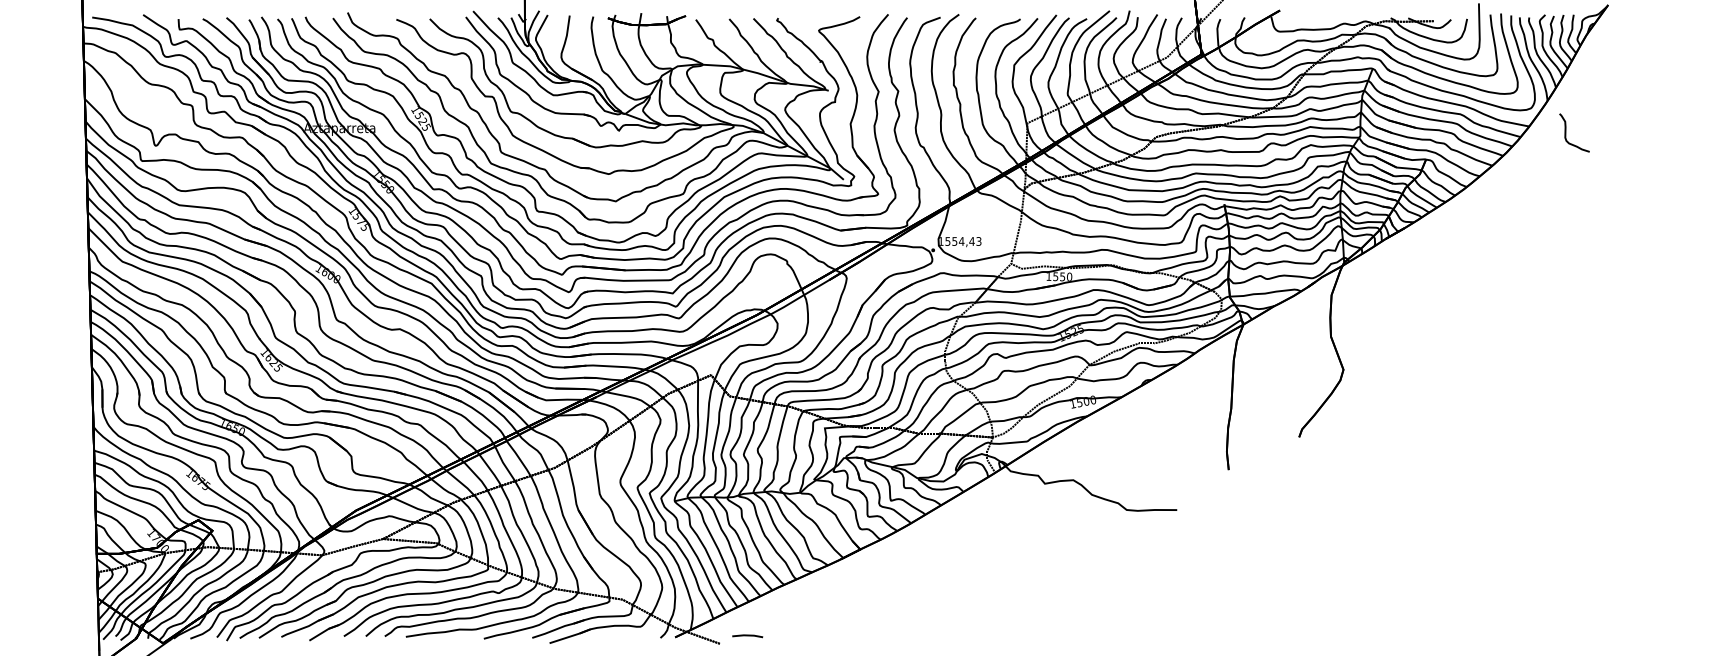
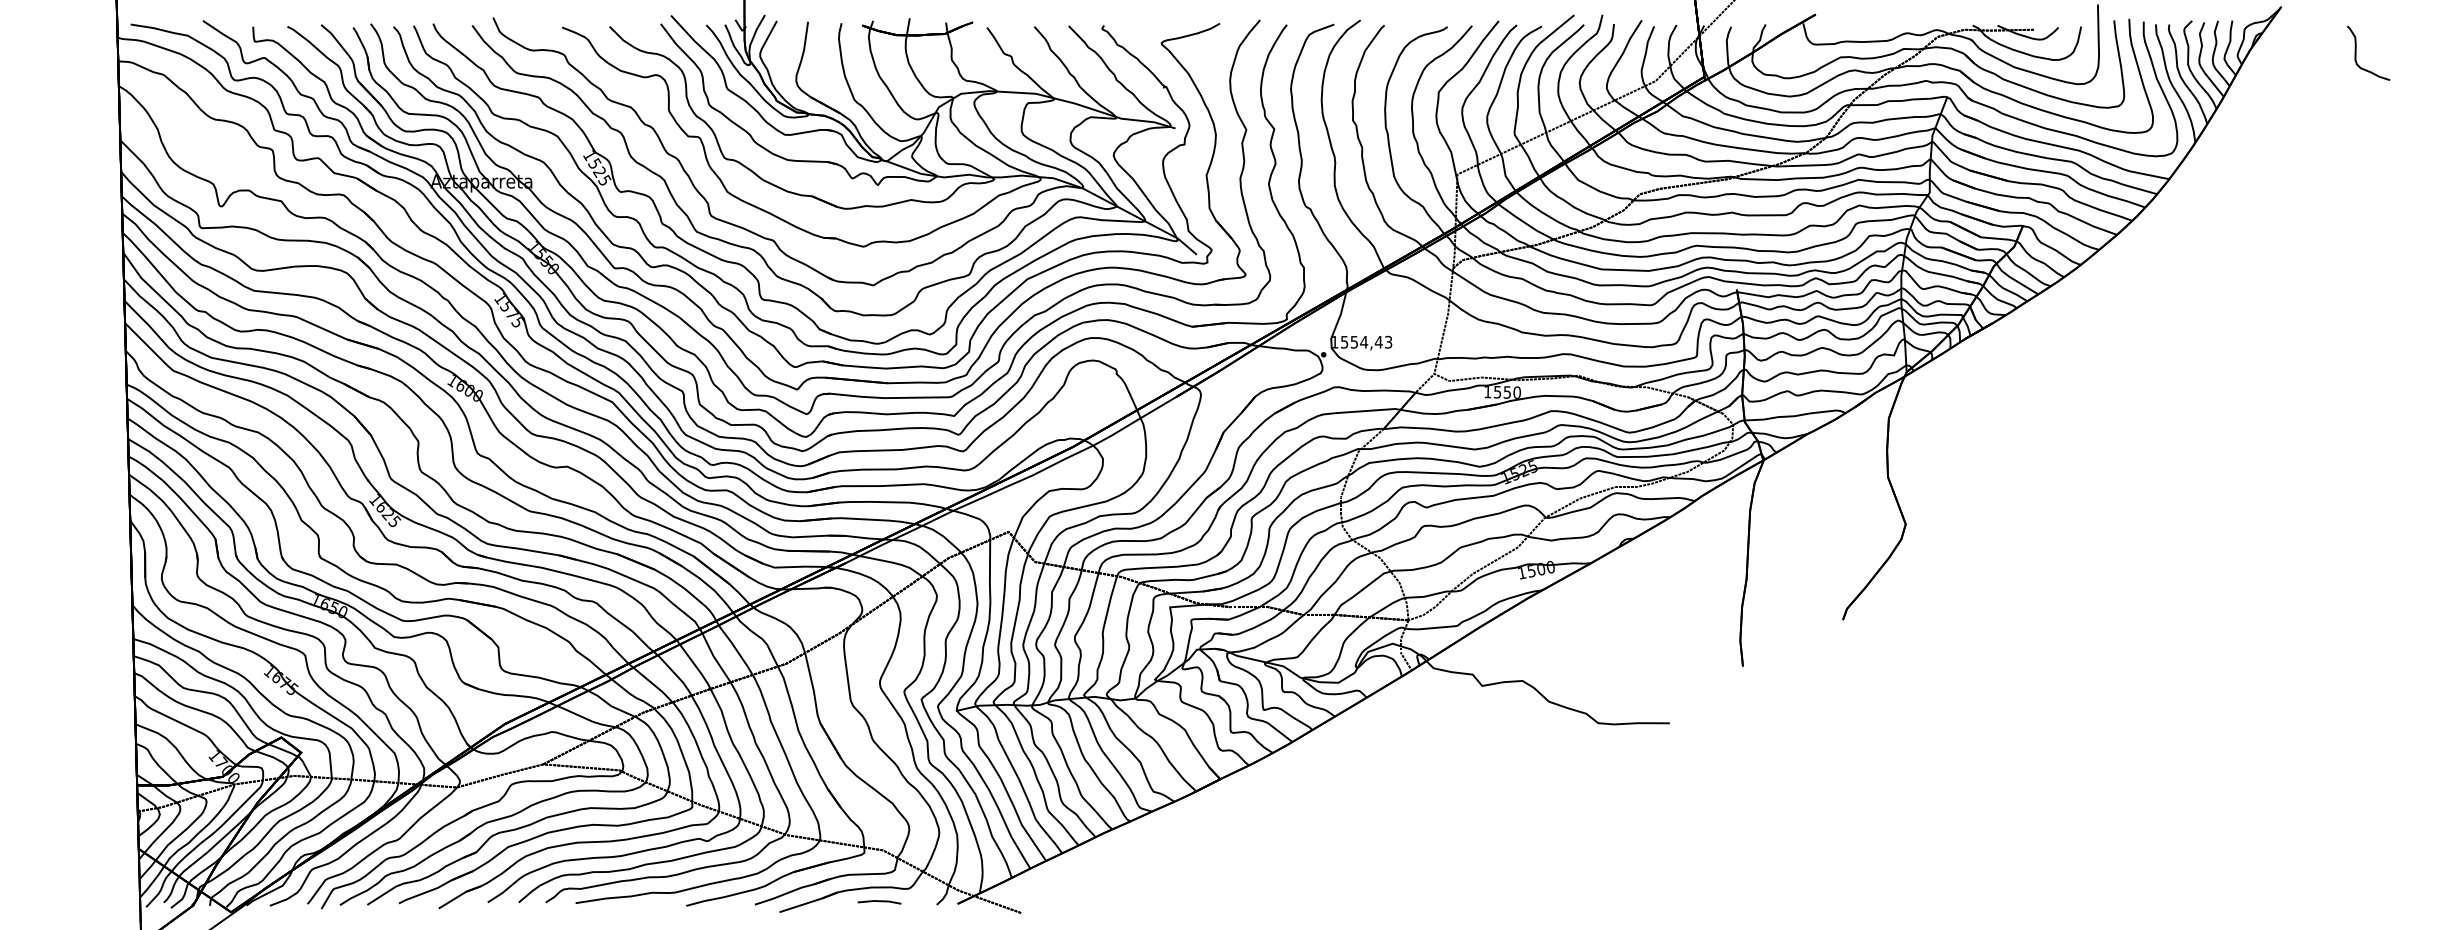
curve: (1566, 132) -> (2356, 52), moved
line: (747, 636) -> (879, 902), moved

